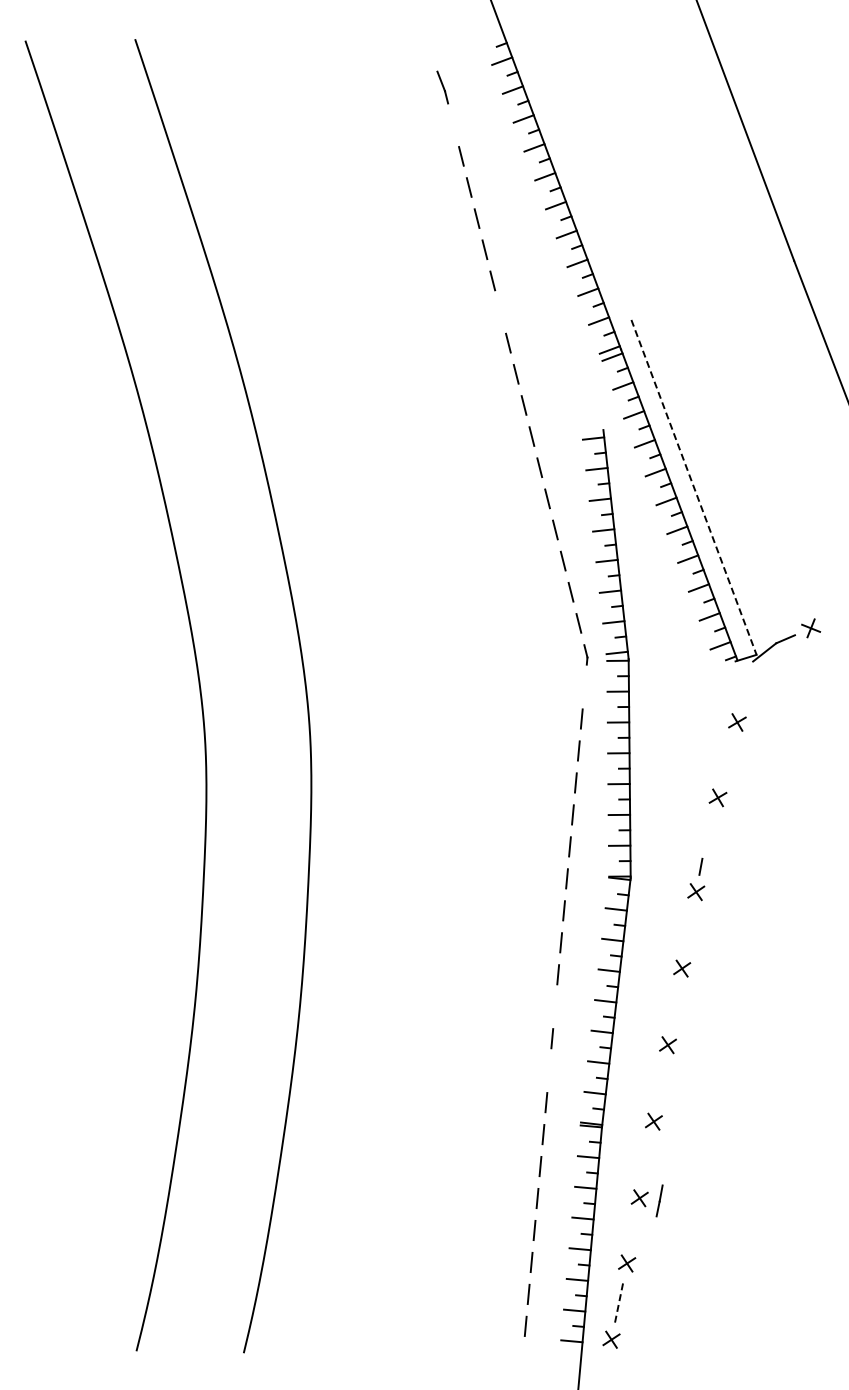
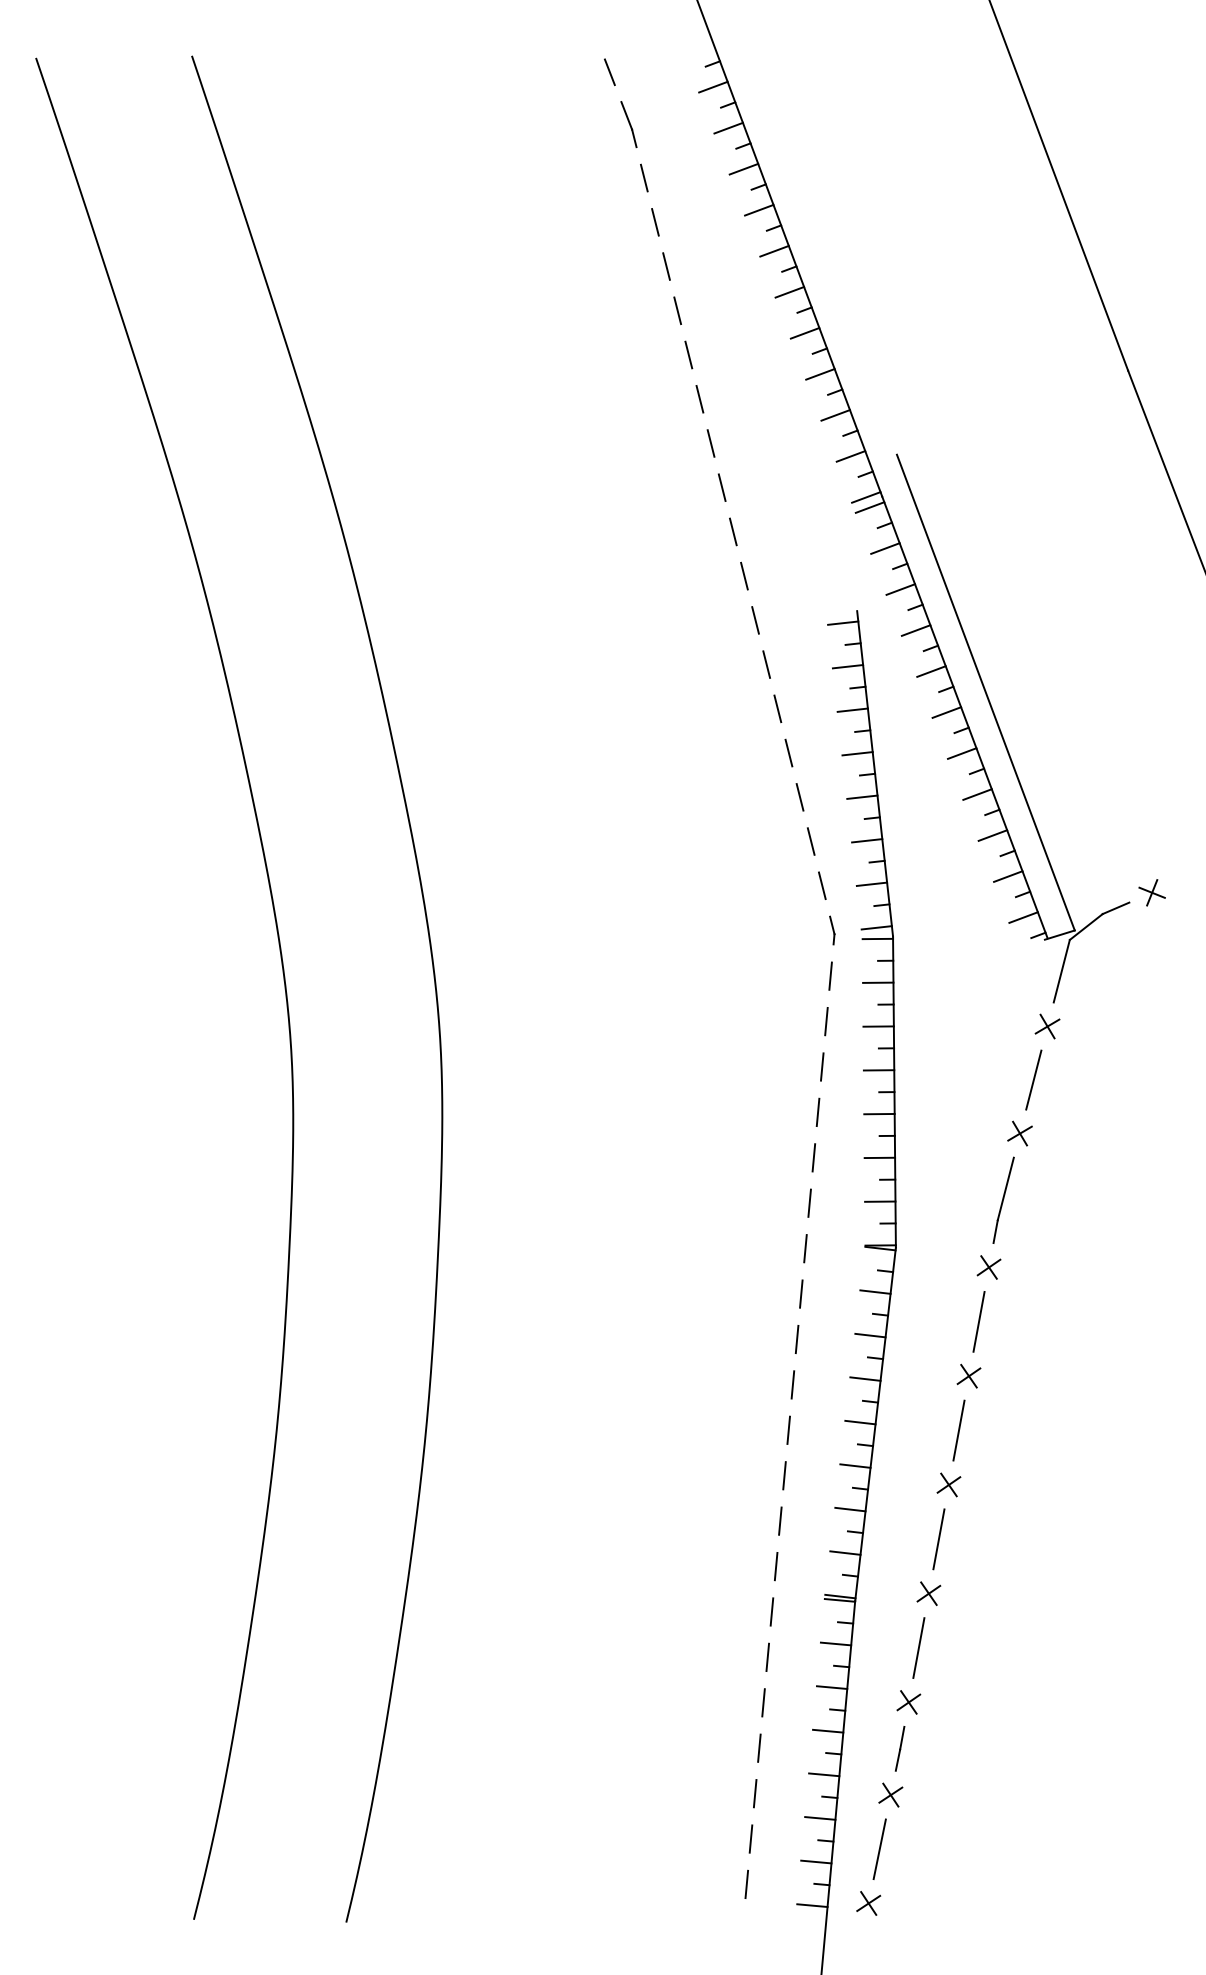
line: (428, 50) -> (608, 71), added
line: (453, 124) -> (644, 177), added
line: (500, 311) -> (710, 442), added
line: (694, 487) -> (986, 692), dashed -> solid
line: (747, 683) -> (1061, 971), added
line: (584, 686) -> (830, 975), added
line: (727, 759) -> (1033, 1079), added
line: (707, 836) -> (1005, 1188), added
line: (689, 930) -> (979, 1322), added
line: (554, 1006) -> (787, 1430), added
line: (674, 1006) -> (958, 1430), added
line: (549, 1070) -> (780, 1520), added
line: (660, 1083) -> (938, 1539), added
line: (646, 1159) -> (918, 1647), added
line: (659, 1200) -> (899, 1748), moved
line: (619, 1301) -> (880, 1849), dashed -> solid

